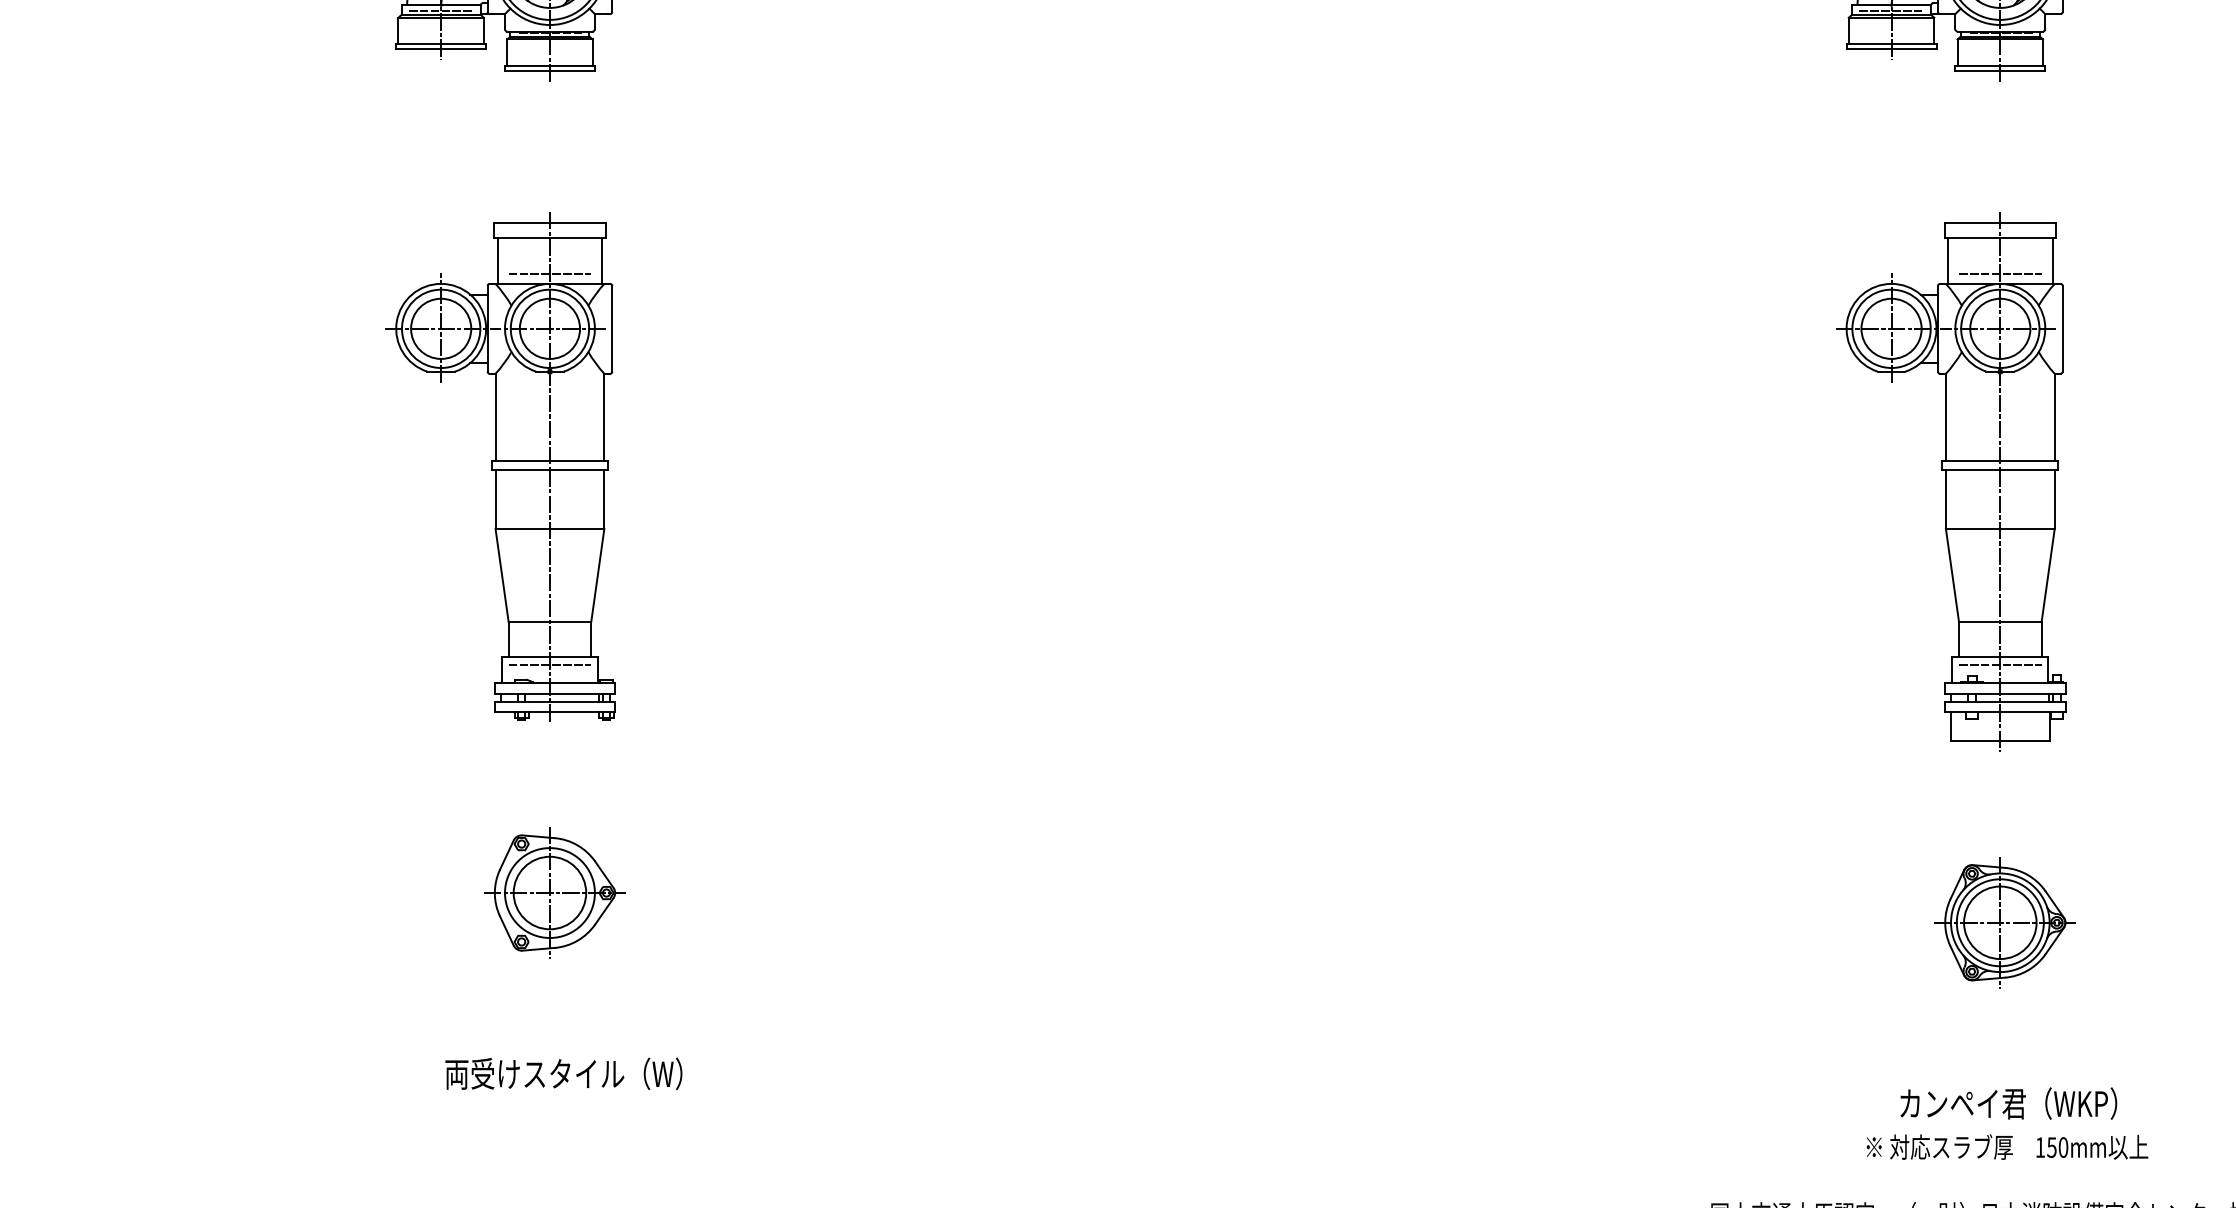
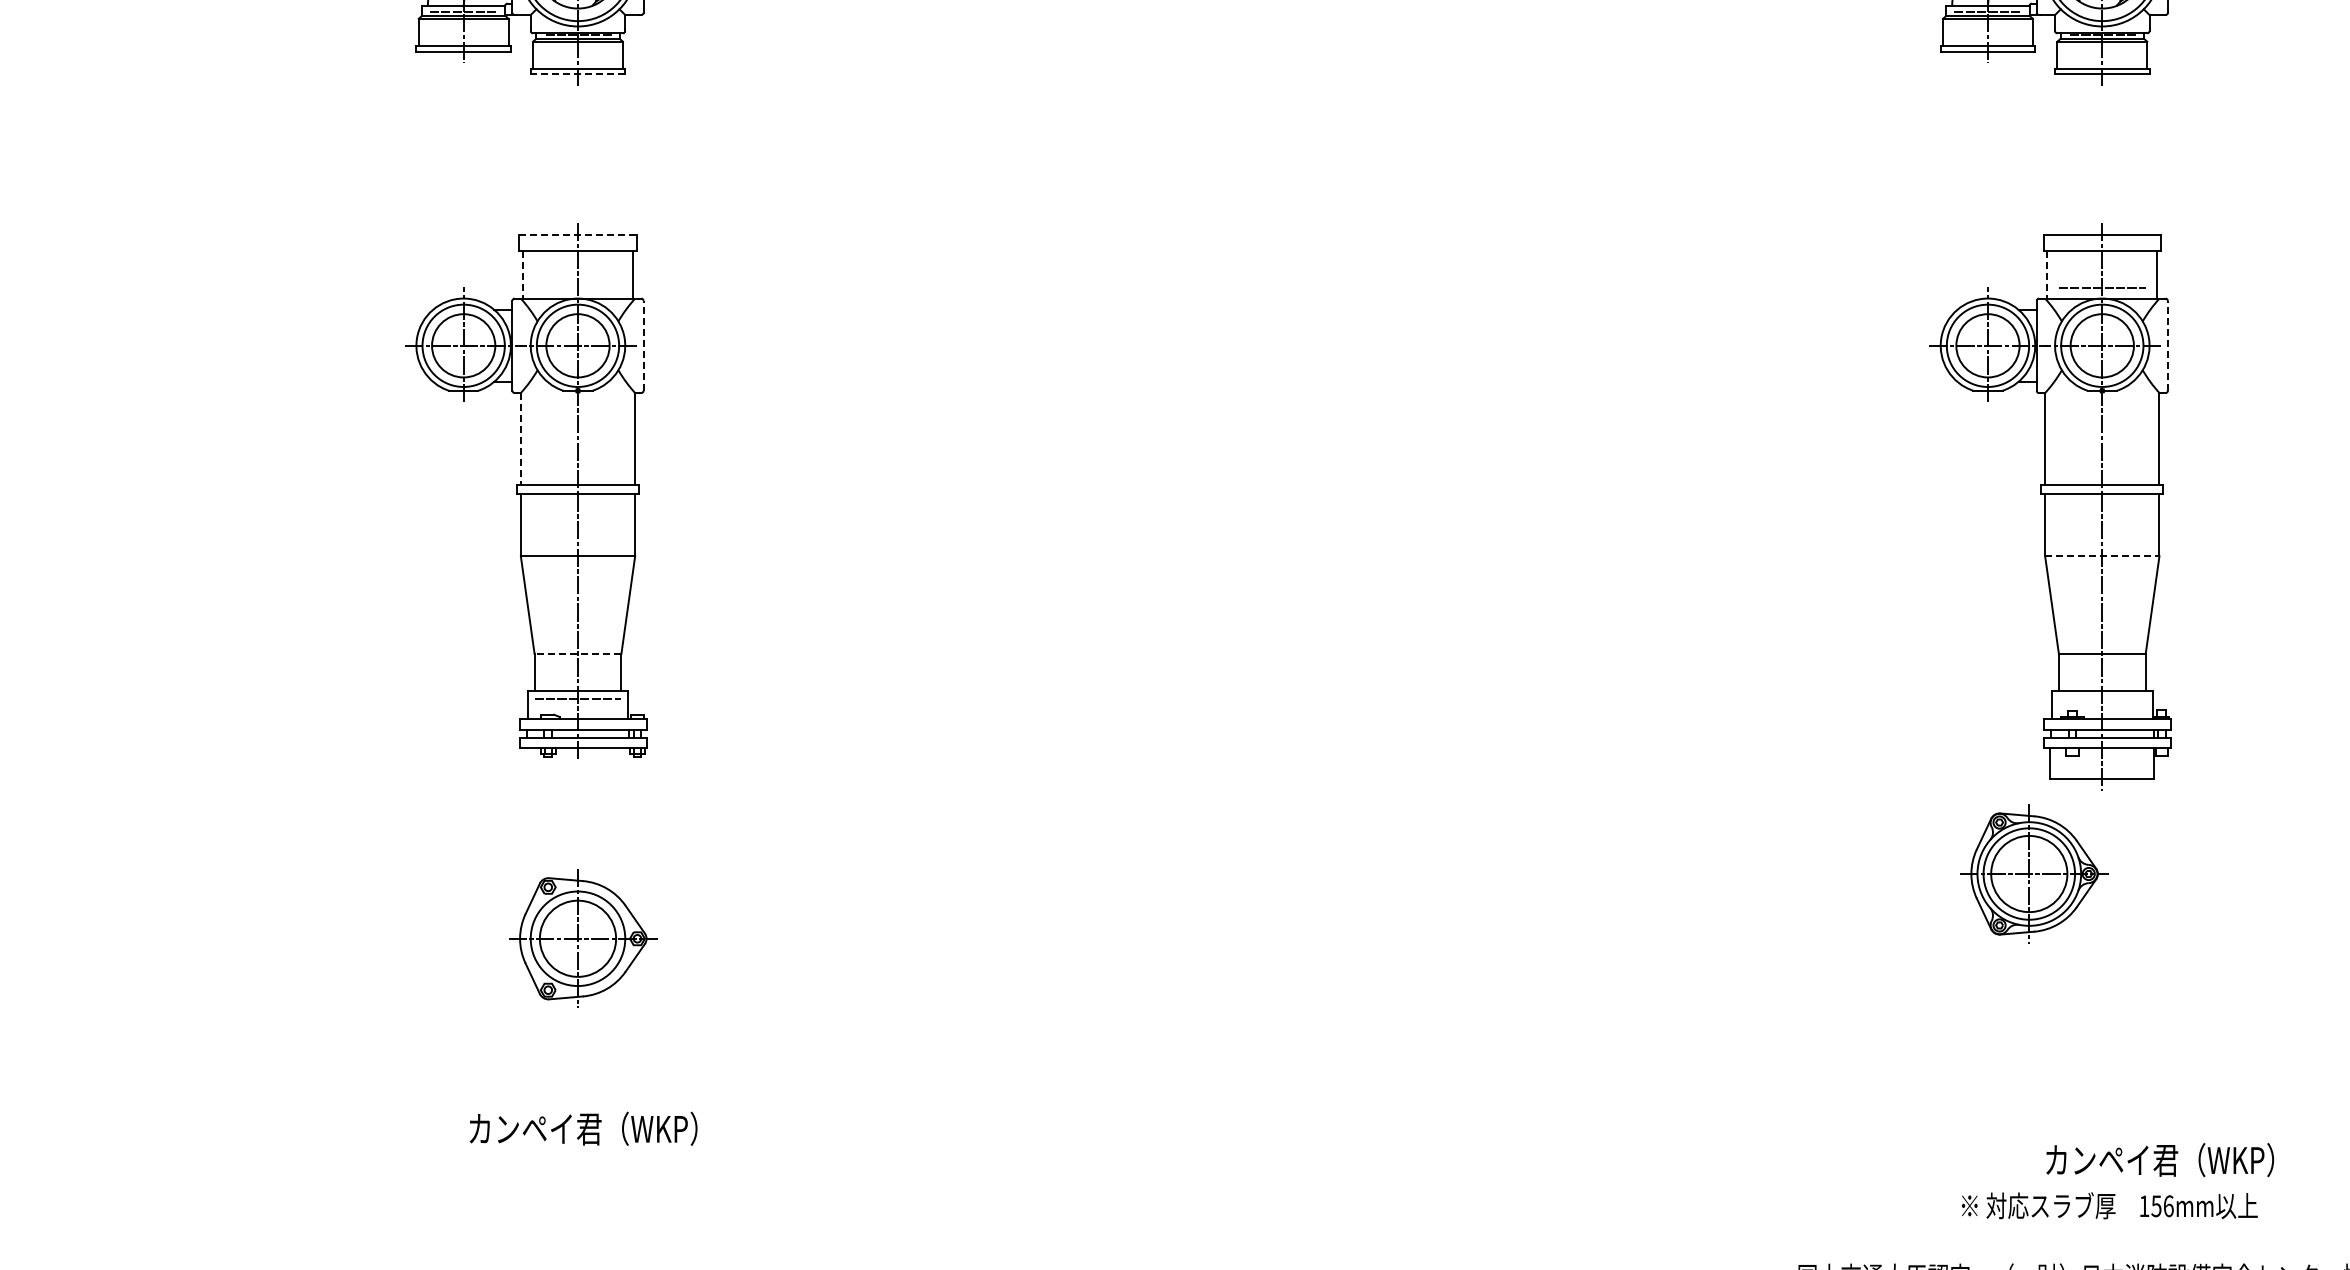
line: (549, 70) -> (577, 74), solid -> dashed
line: (550, 222) -> (578, 234), solid -> dashed
line: (498, 261) -> (523, 275), solid -> dashed
line: (1948, 261) -> (2047, 275), solid -> dashed
line: (549, 273) -> (577, 287), removed
line: (612, 328) -> (643, 345), solid -> dashed
line: (2062, 328) -> (2167, 345), solid -> dashed
line: (495, 417) -> (520, 438), solid -> dashed
line: (2000, 529) -> (2102, 556), solid -> dashed
line: (549, 621) -> (577, 653), solid -> dashed
line: (1999, 665) -> (2101, 699), removed
part: (2005, 922) -> (2034, 873), moved
text: (563, 1073) -> (592, 1128), 両受けスタイル（W） -> カンペイ君（WKP）
text: (2008, 1104) -> (2159, 1160), moved
text: (2063, 1147) -> (2168, 1206), 150mm -> 156mm

